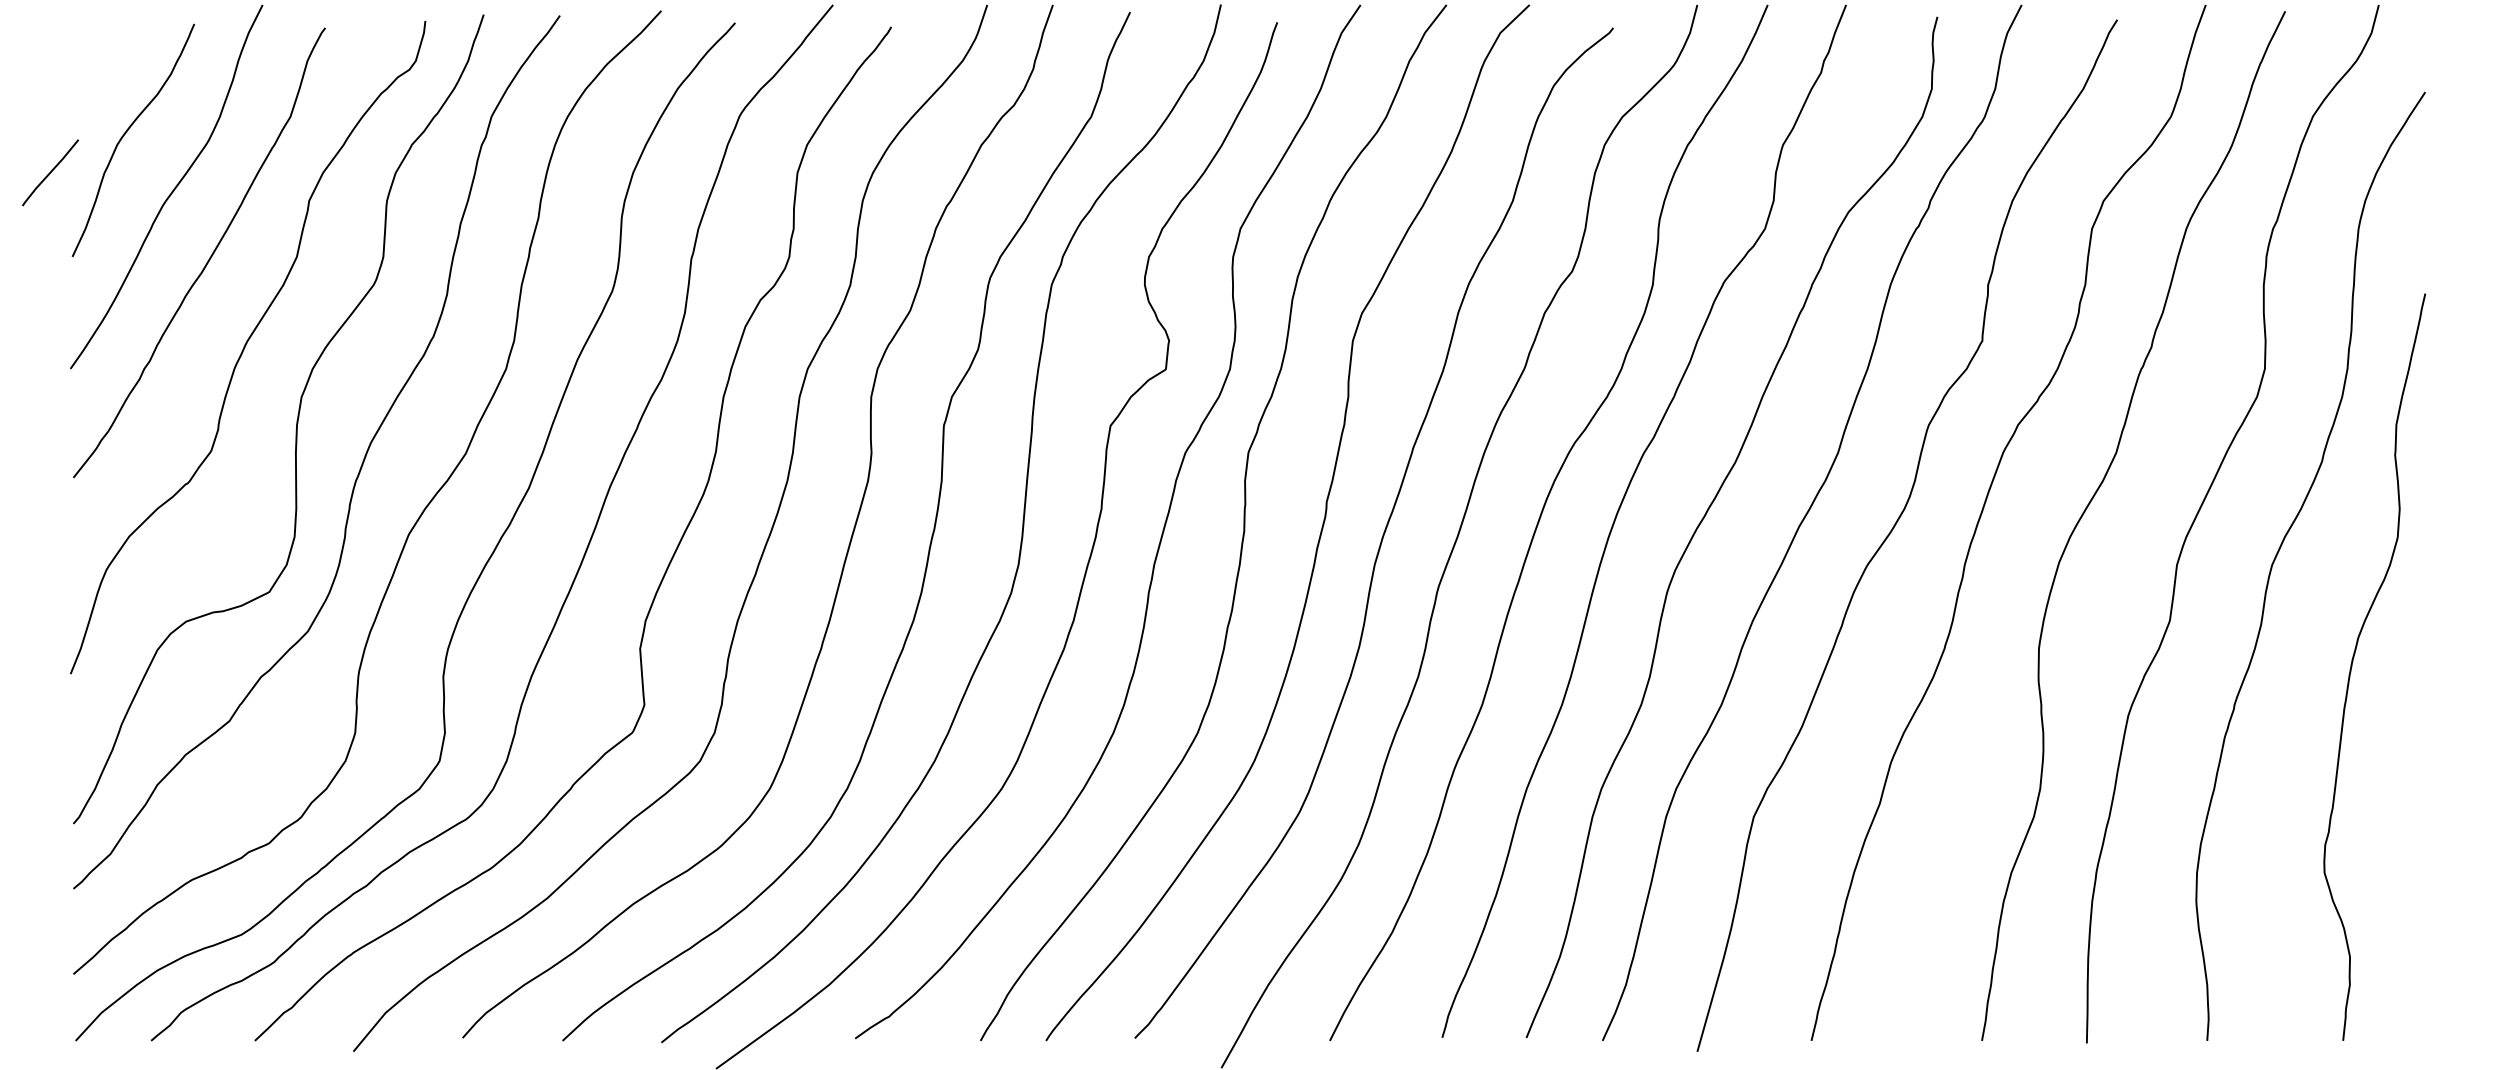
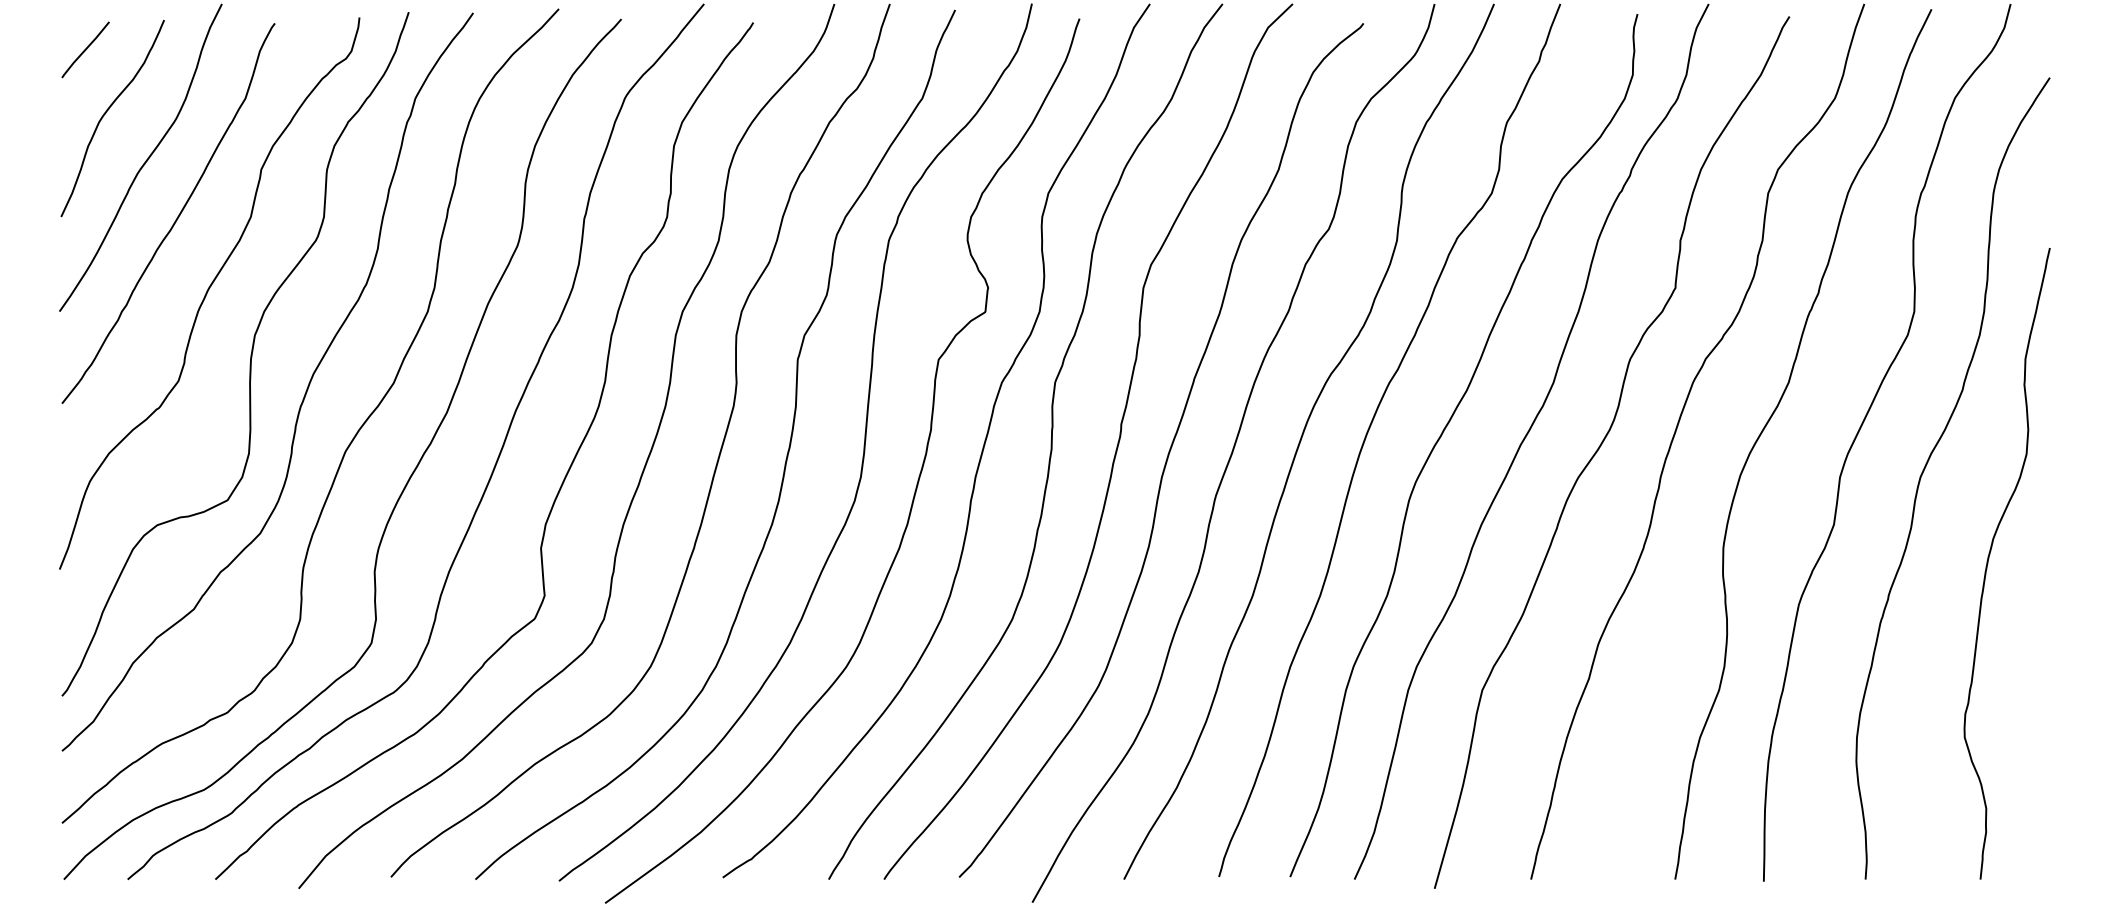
line: (50, 172) -> (85, 49), moved

